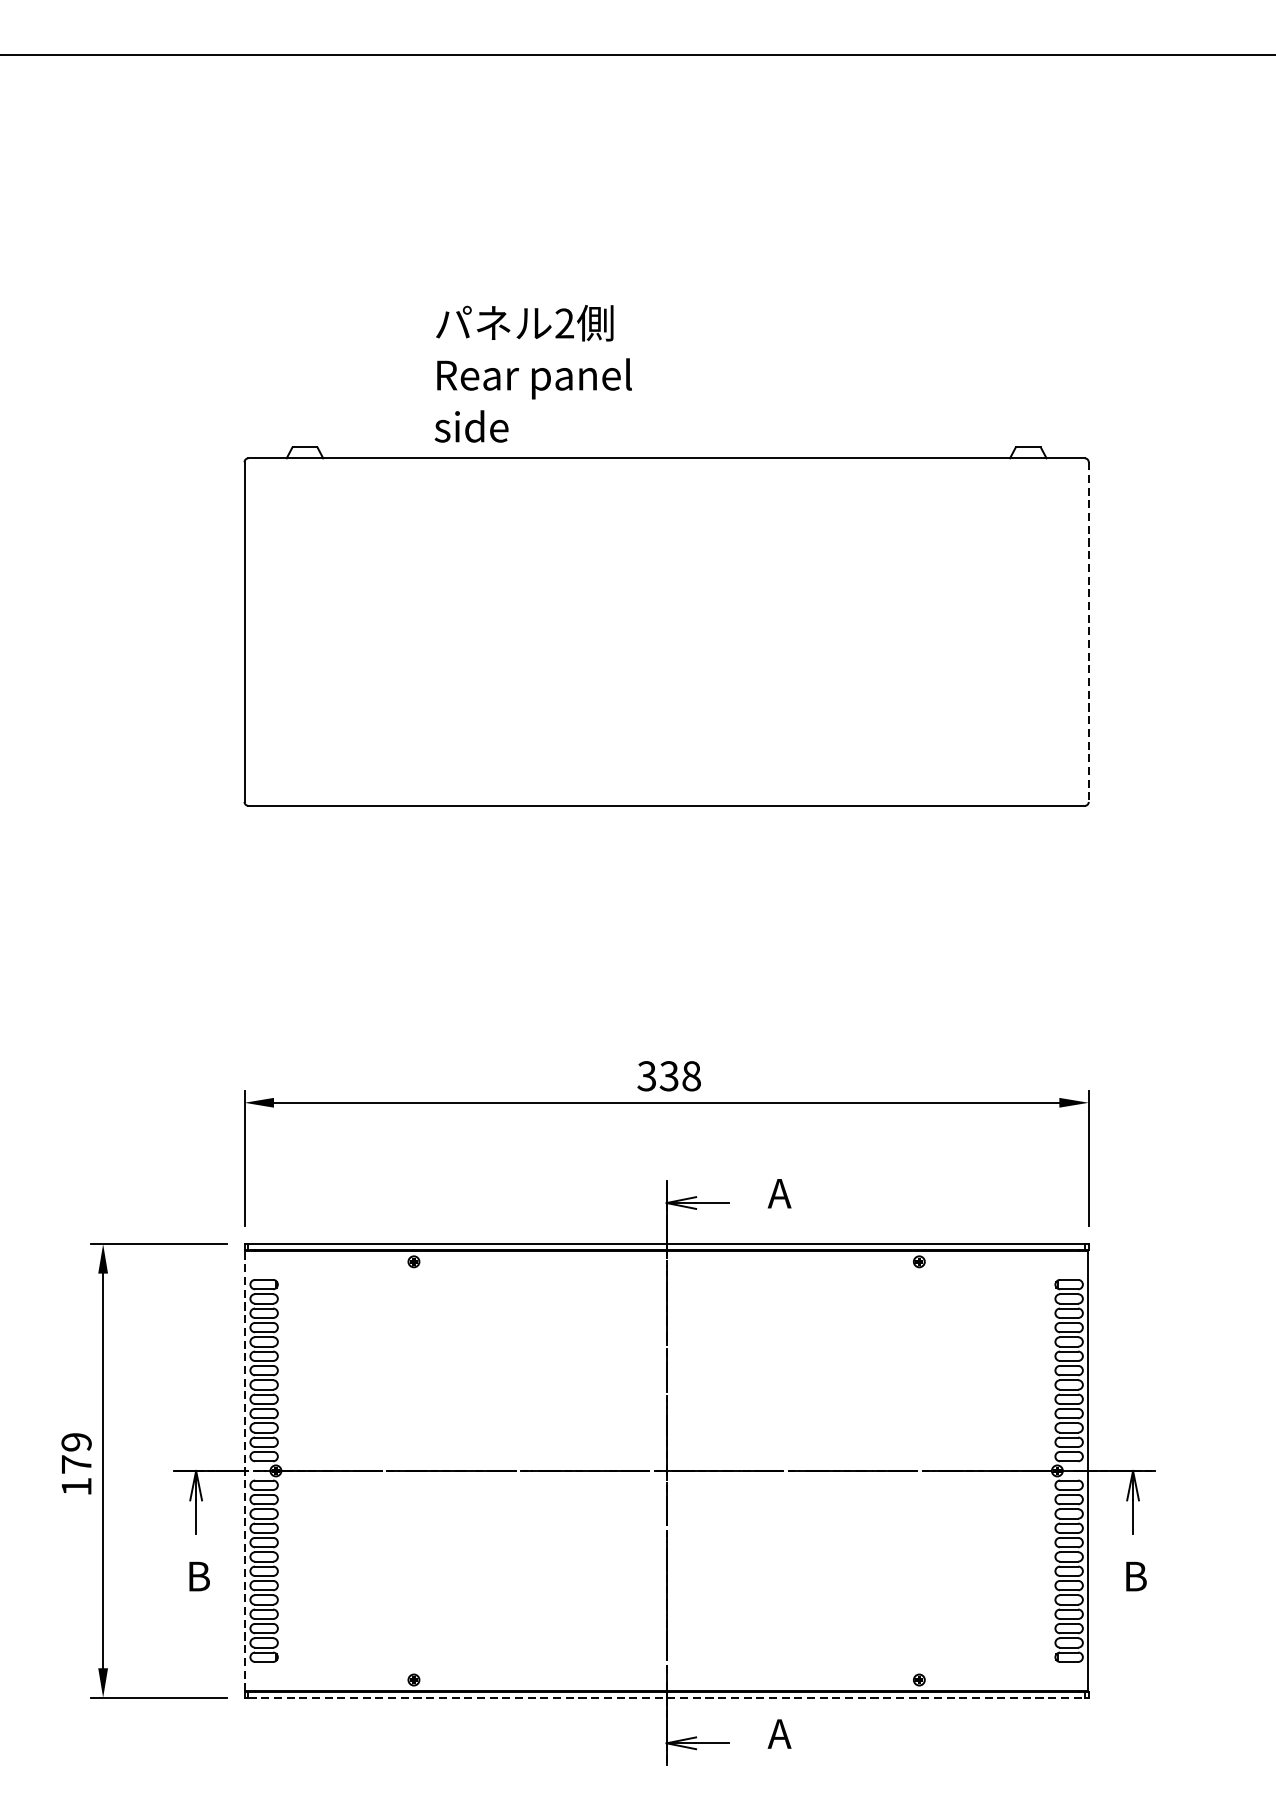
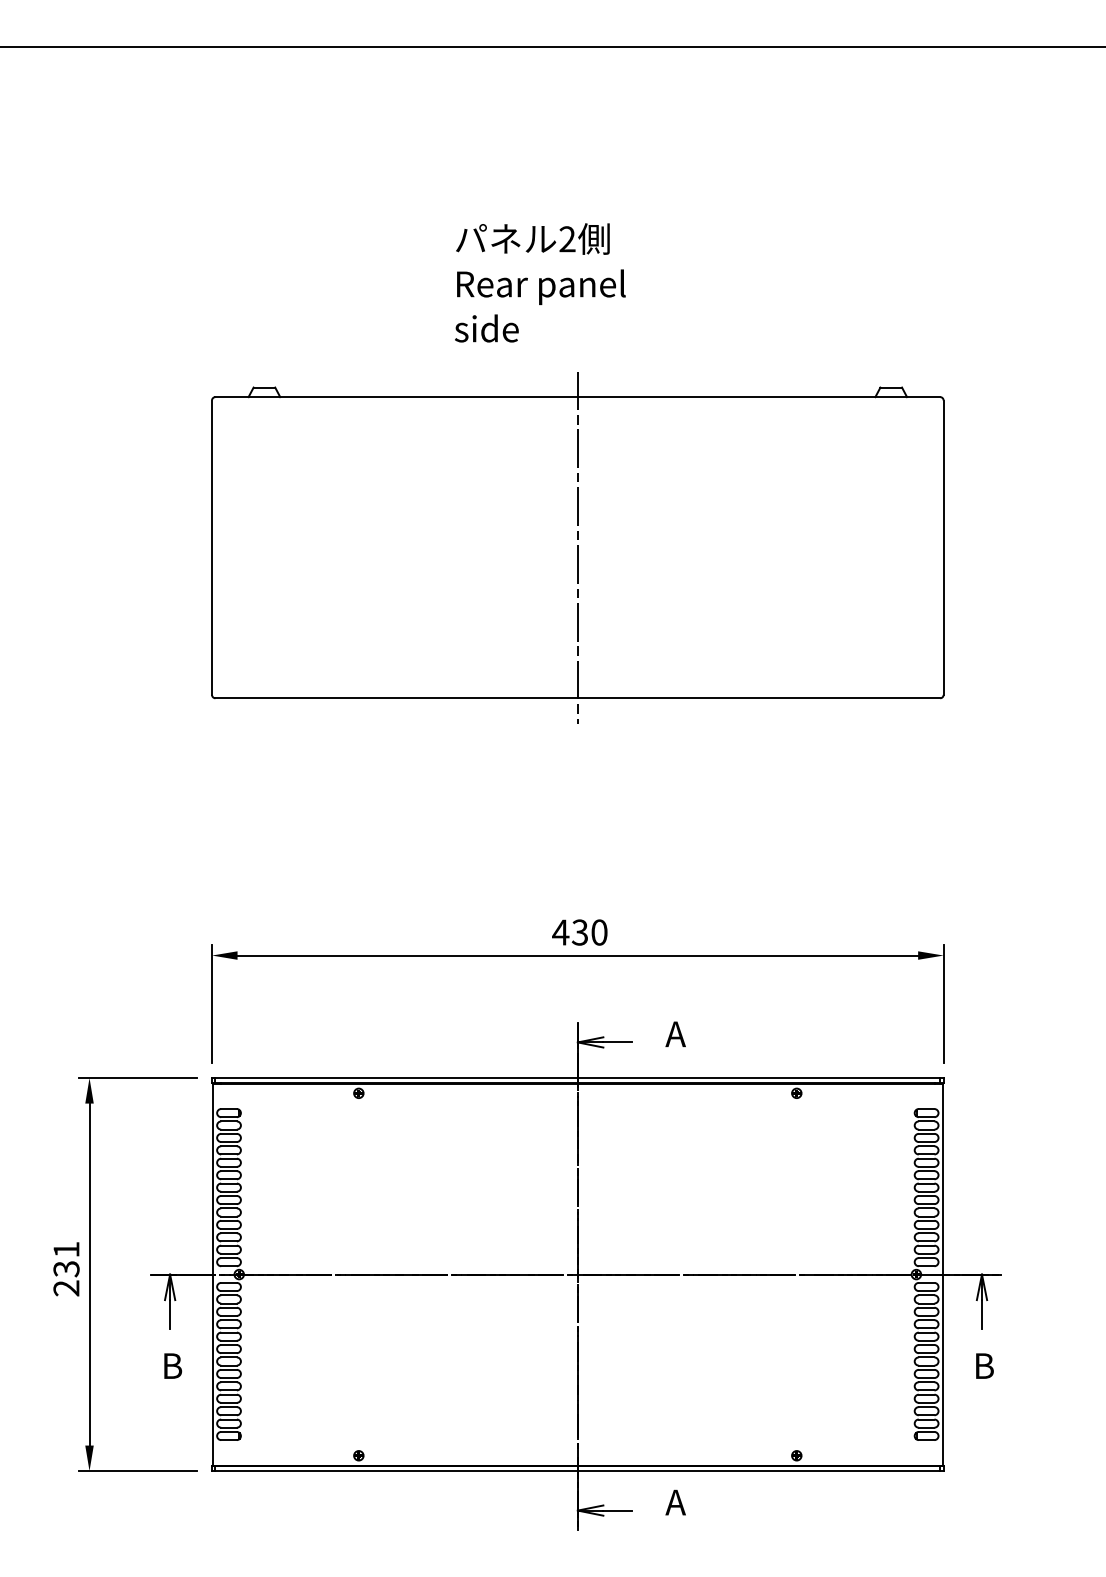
text: (533, 373) -> (540, 282), moved
line: (666, 631) -> (577, 547), added
line: (1088, 633) -> (943, 548), dashed -> solid
text: (668, 1076) -> (579, 932), 338 -> 430
text: (76, 1465) -> (66, 1269), 179 -> 231
line: (245, 1470) -> (212, 1274), dashed -> solid
line: (667, 1698) -> (578, 1471), dashed -> solid

